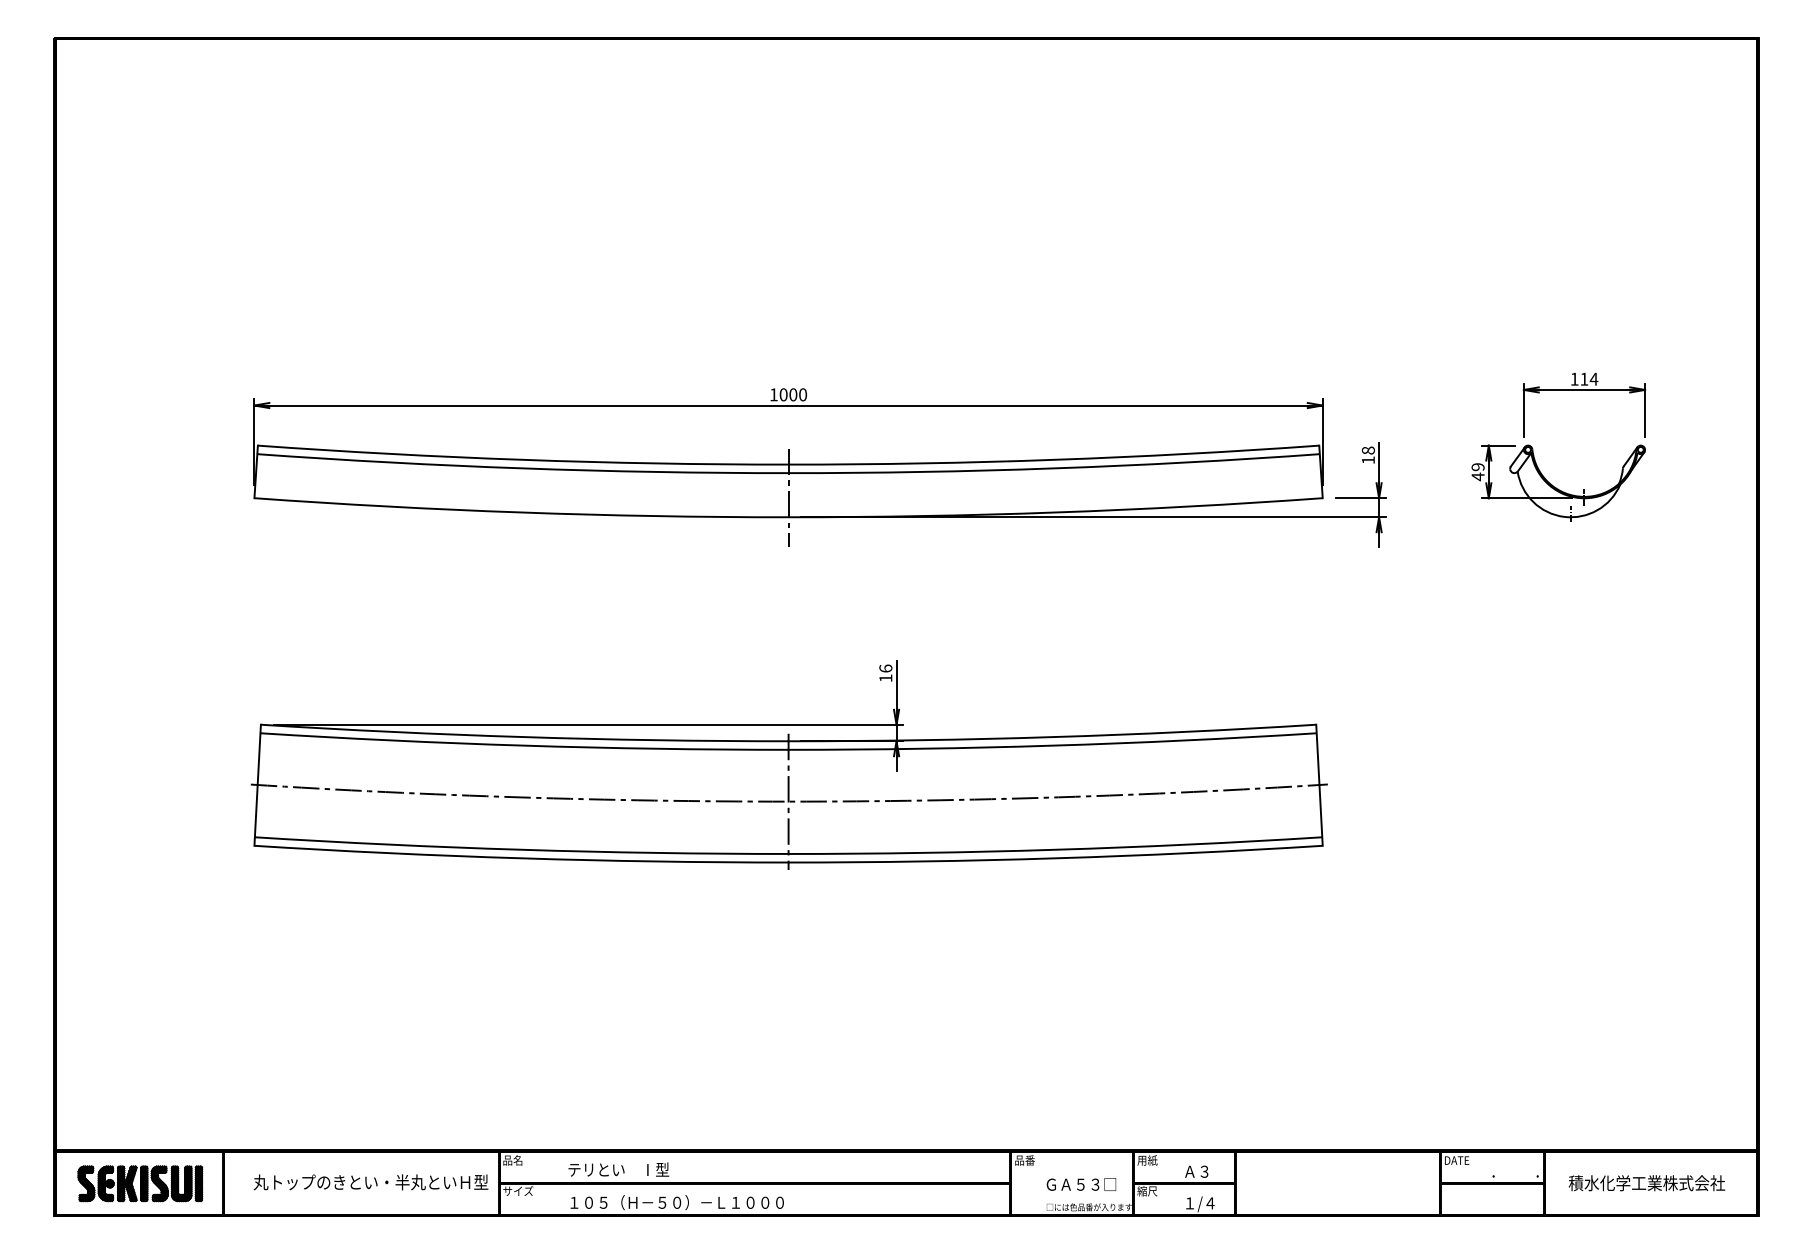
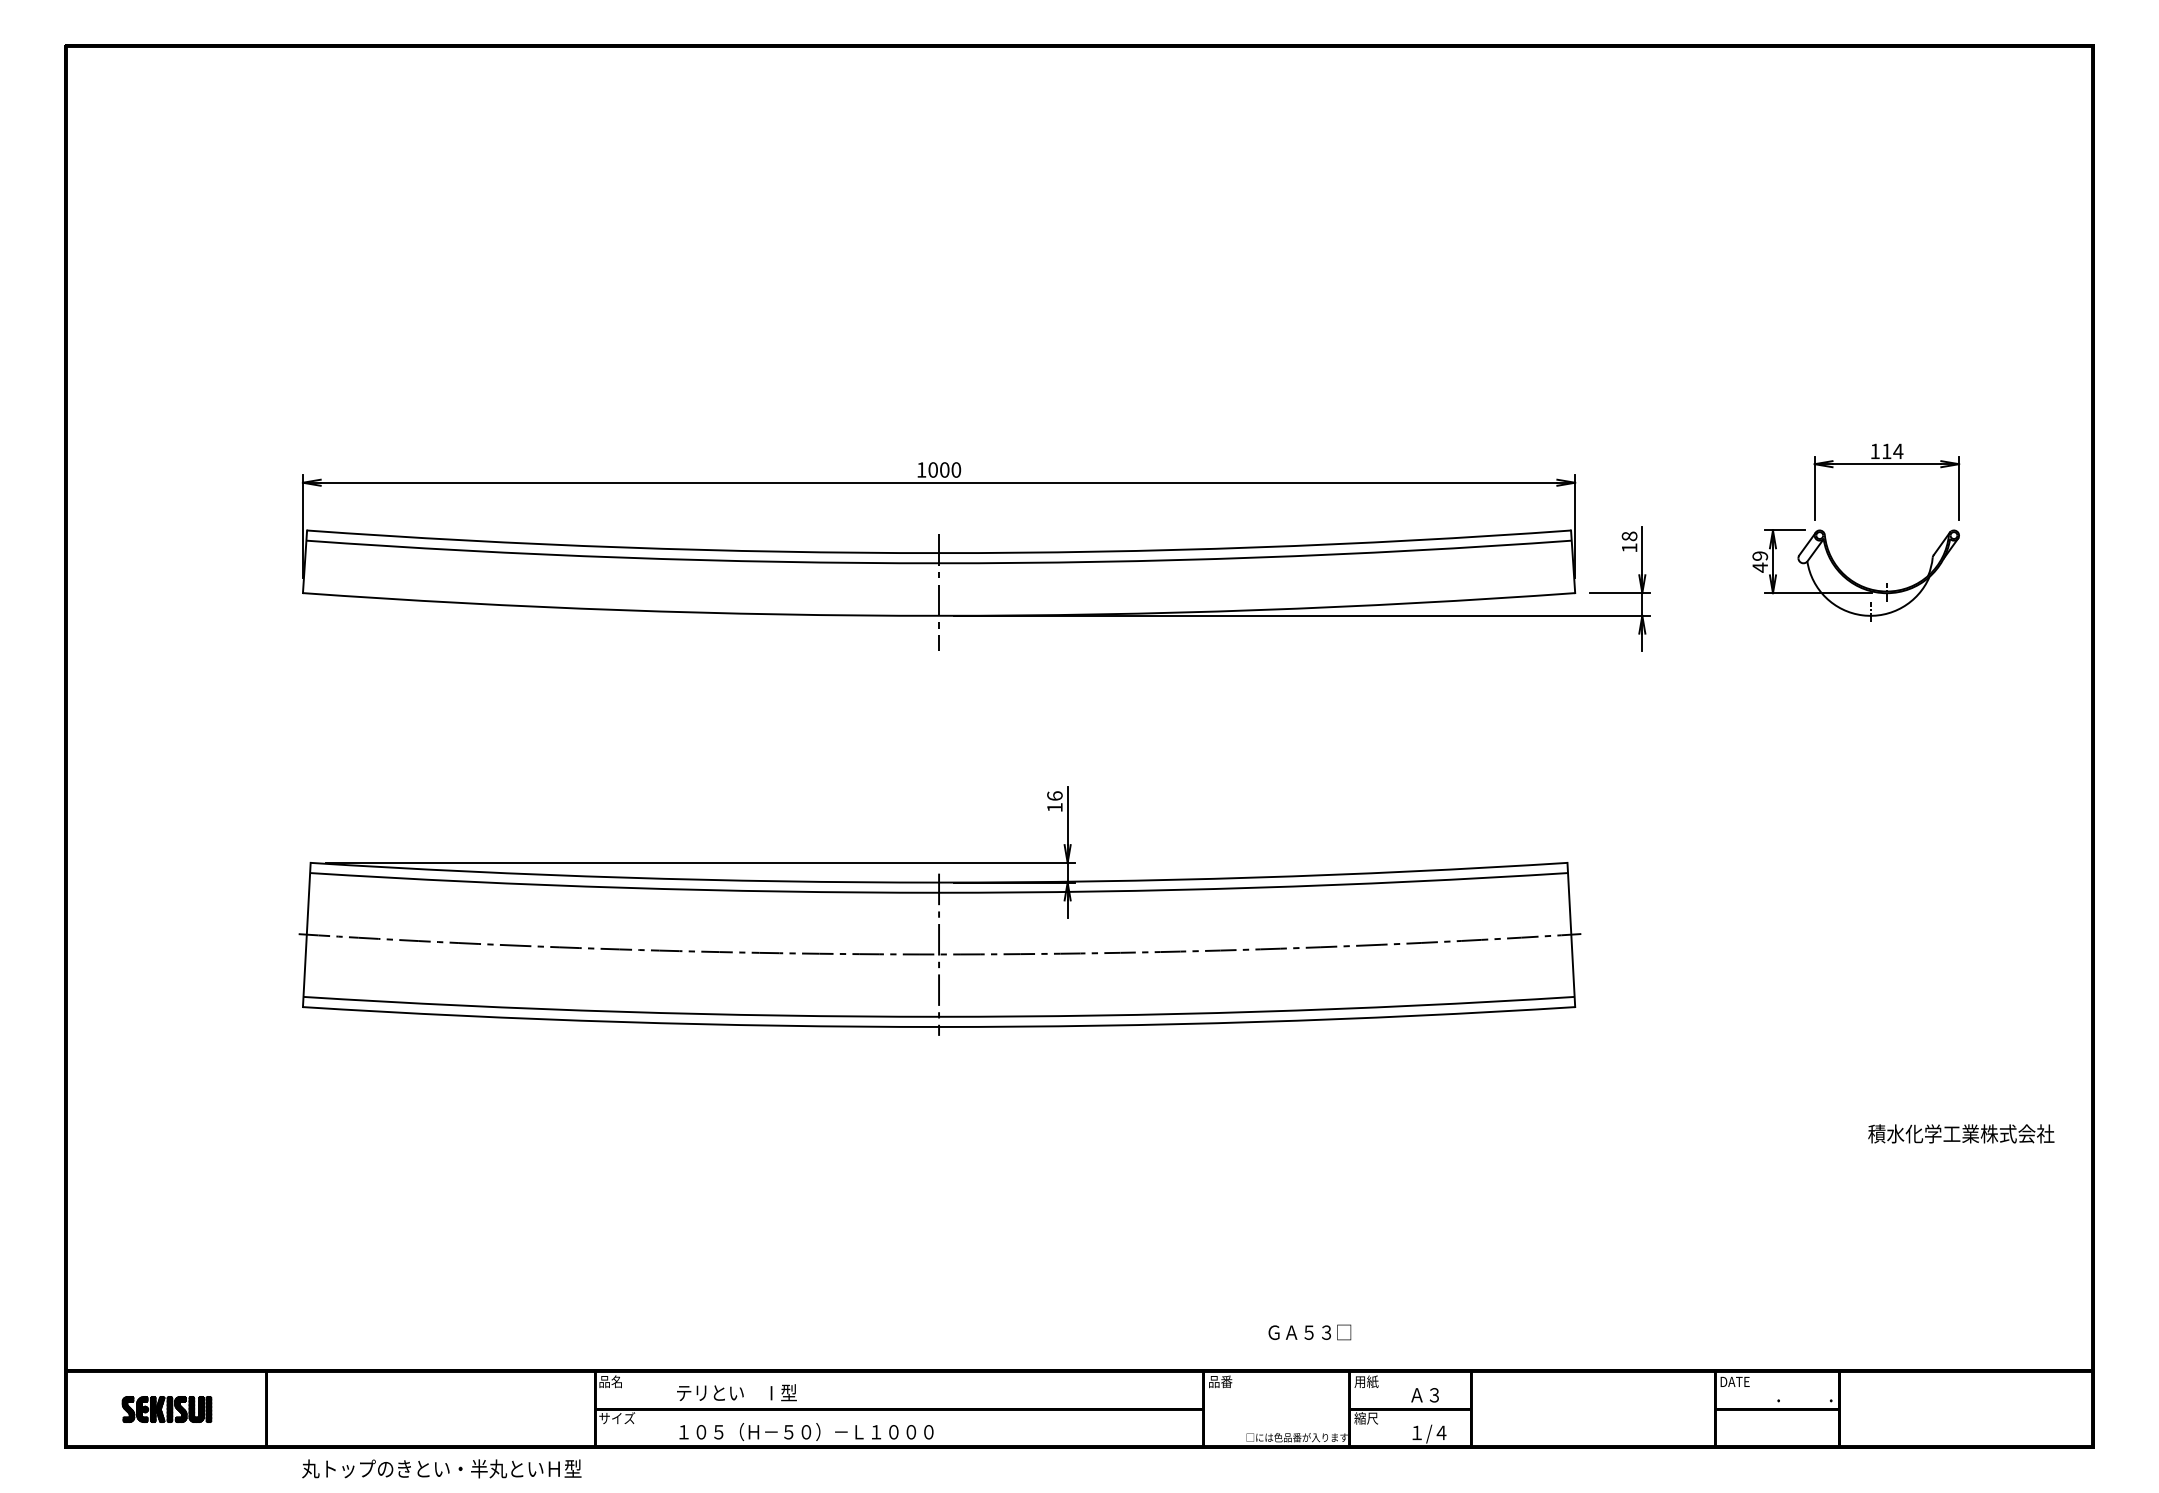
text: (370, 1182) -> (441, 1468), moved
text: (1647, 1182) -> (1961, 1133), moved
part: (139, 1183) -> (166, 1409), size x0.6
text: (1081, 1184) -> (1309, 1332), moved

